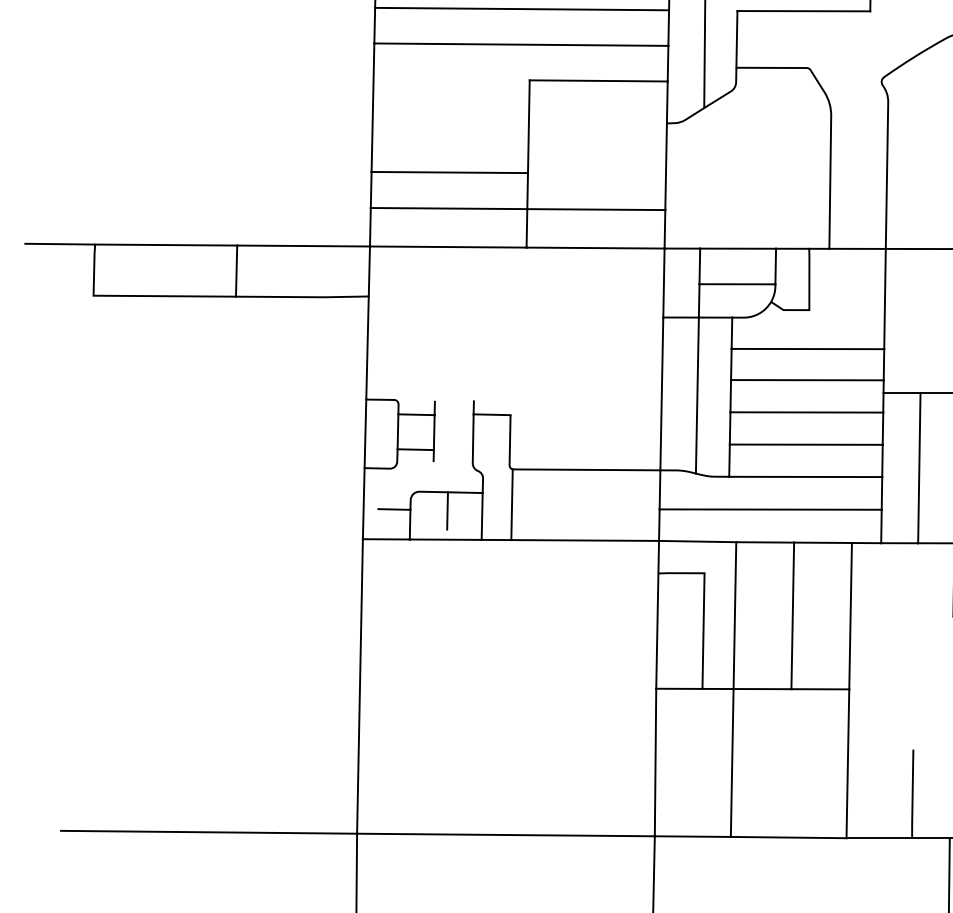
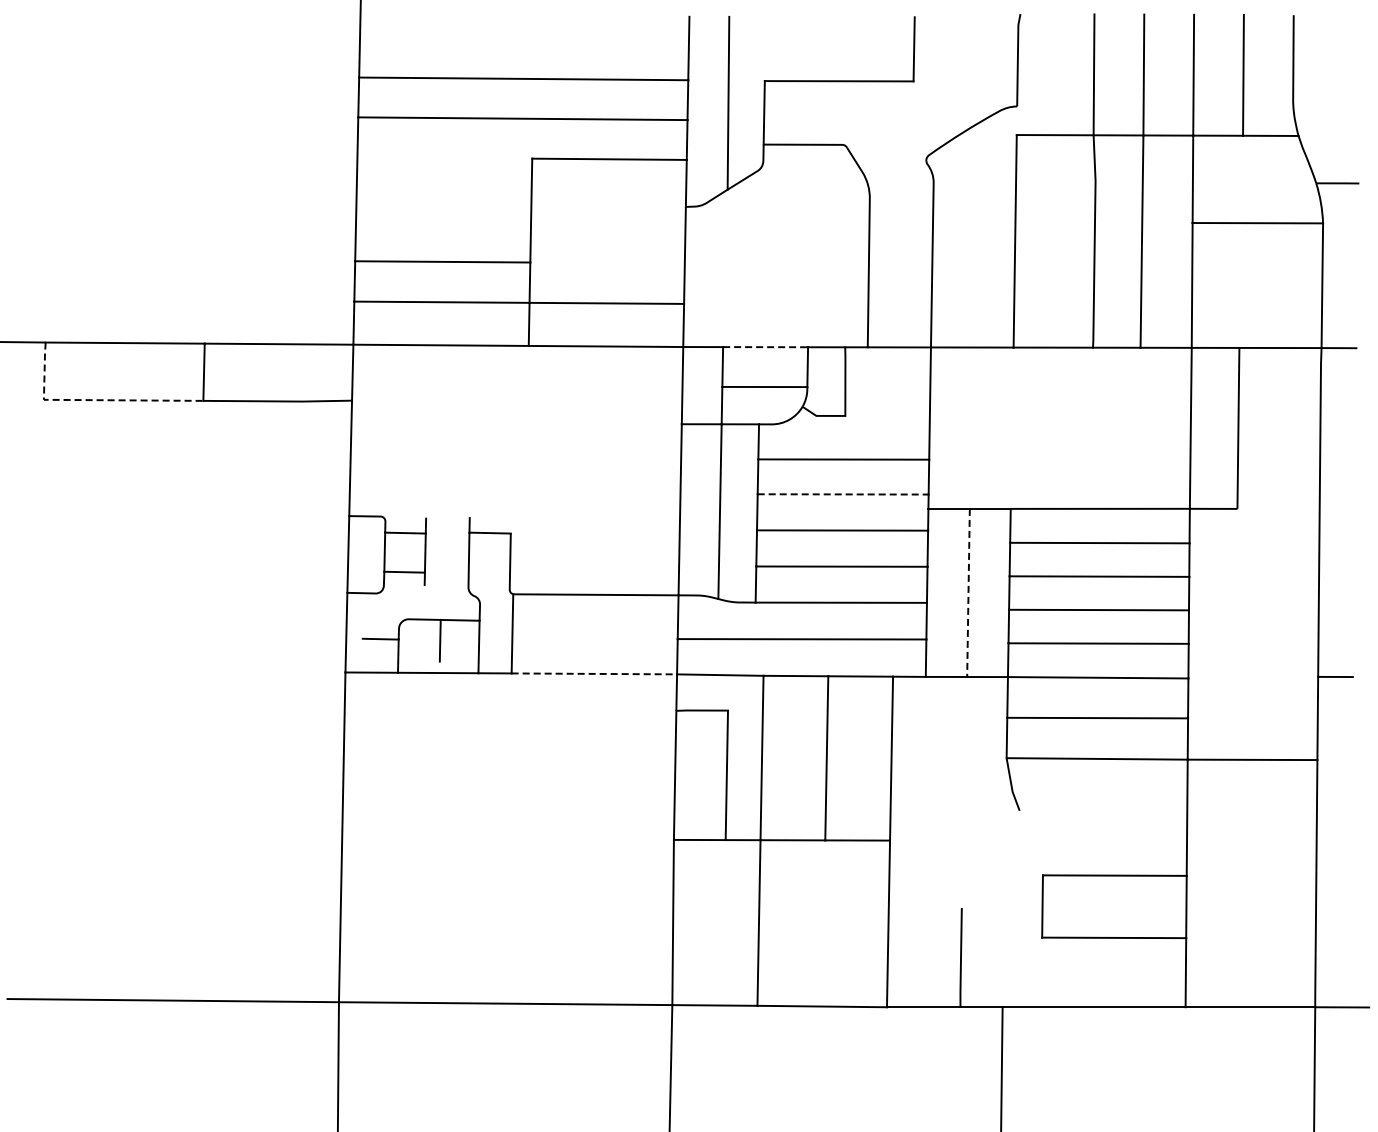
line: (738, 248) -> (766, 347), solid -> dashed
line: (137, 296) -> (93, 400), solid -> dashed
line: (807, 380) -> (843, 494), solid -> dashed
line: (919, 468) -> (968, 593), solid -> dashed
line: (585, 540) -> (594, 673), solid -> dashed

